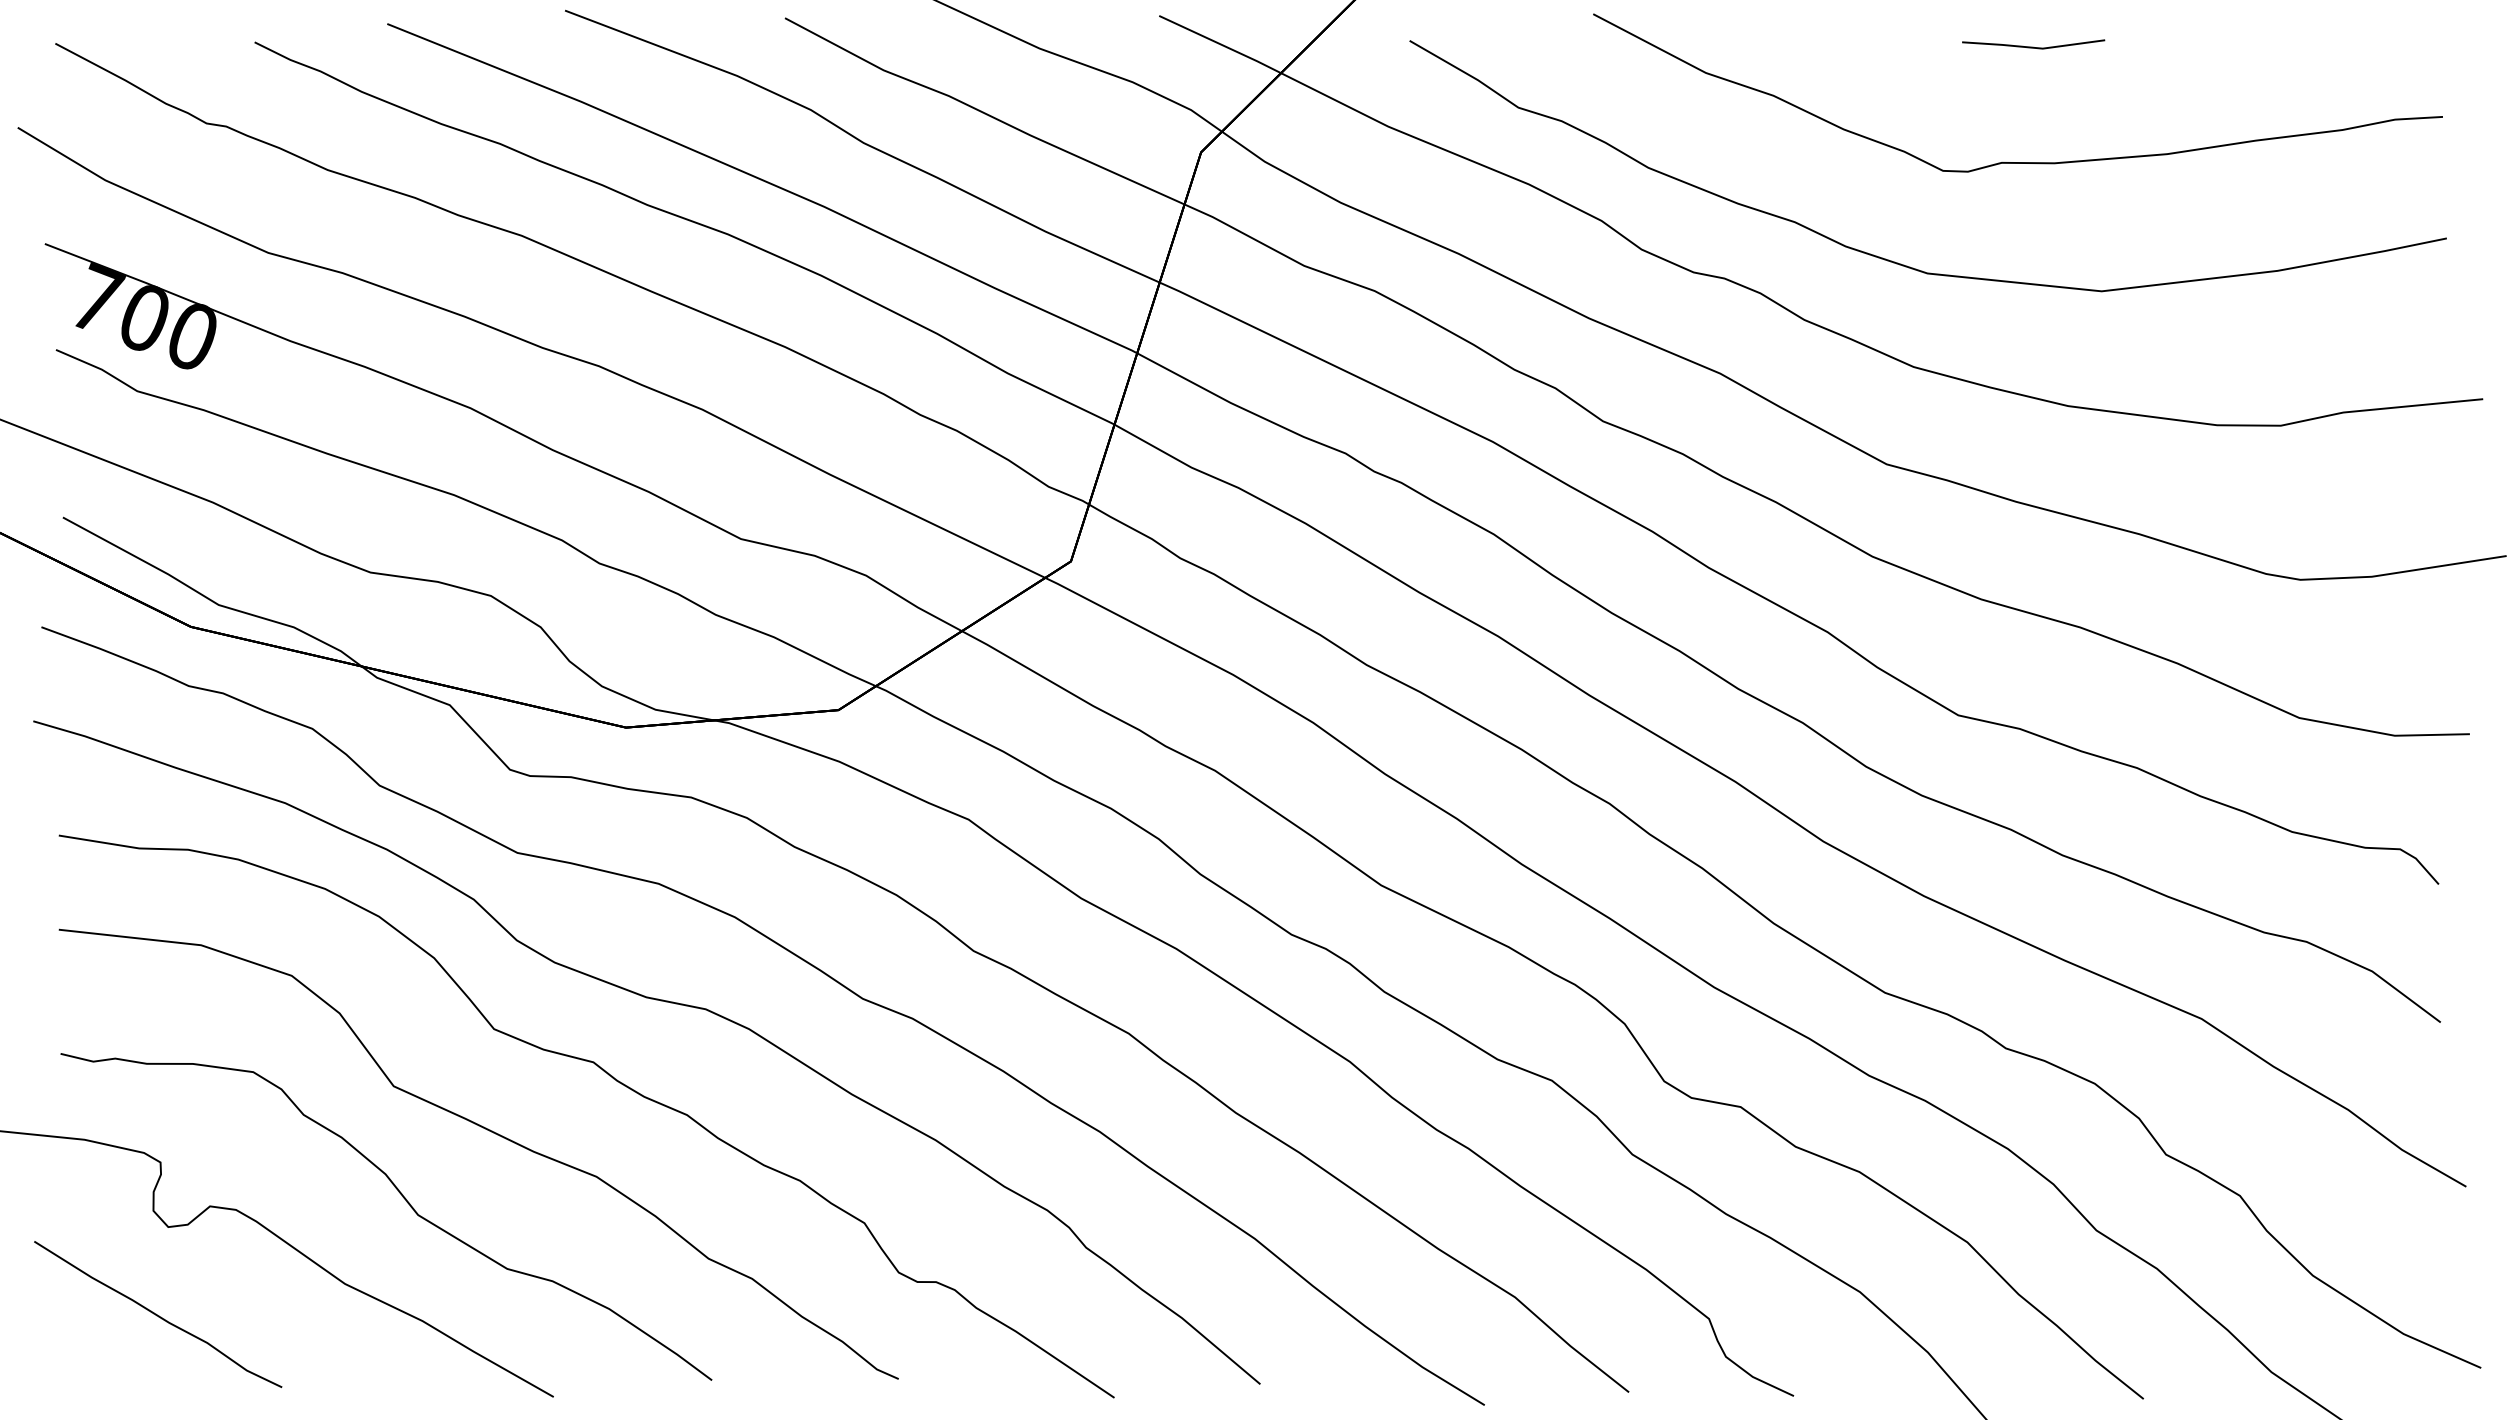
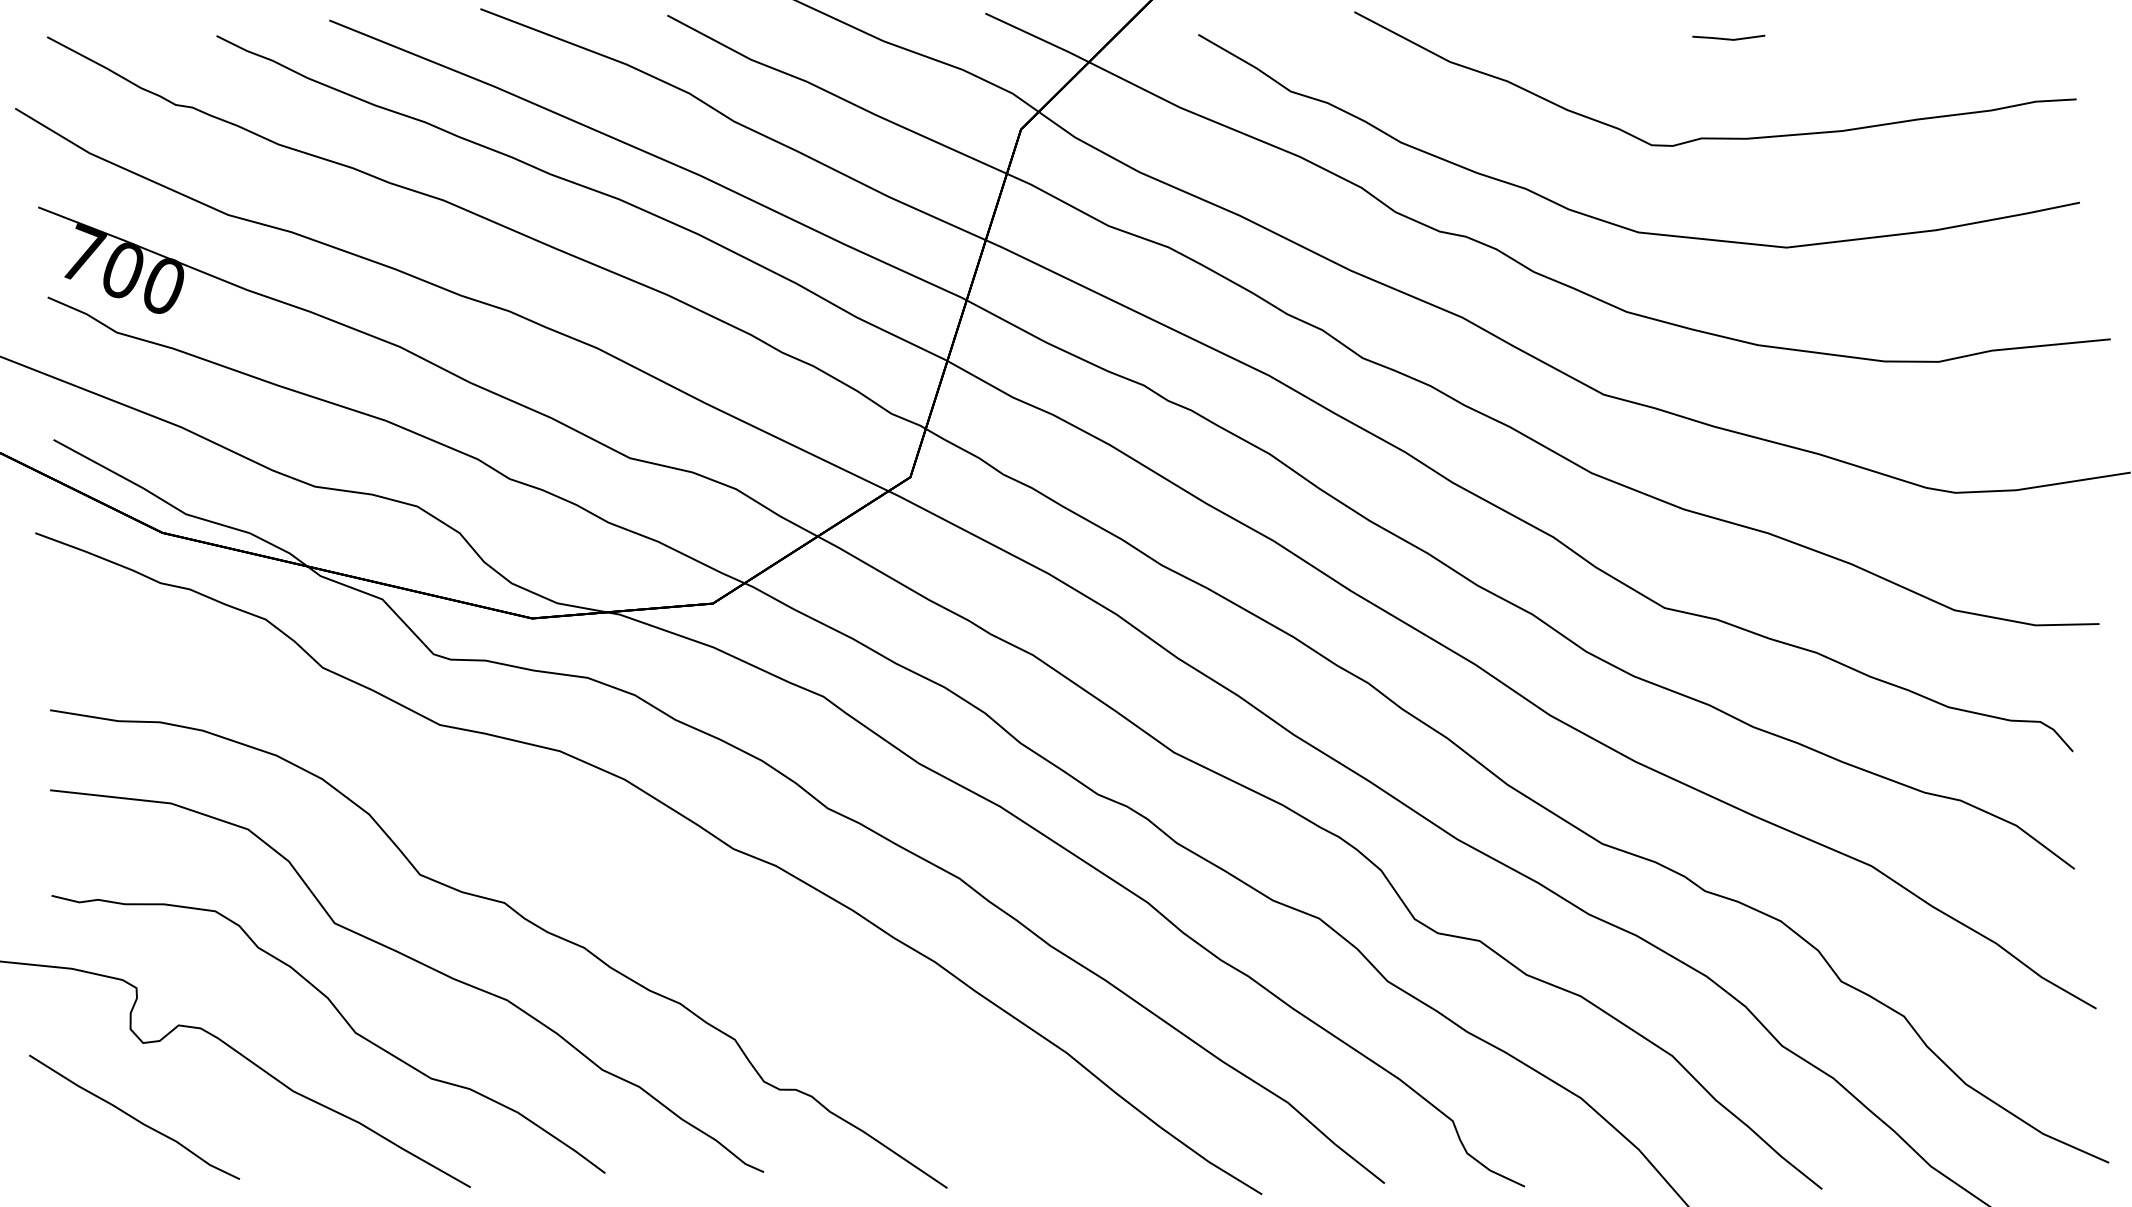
part: (2033, 44) -> (1728, 37), size x0.6
part: (655, 1000) -> (557, 850), removed

